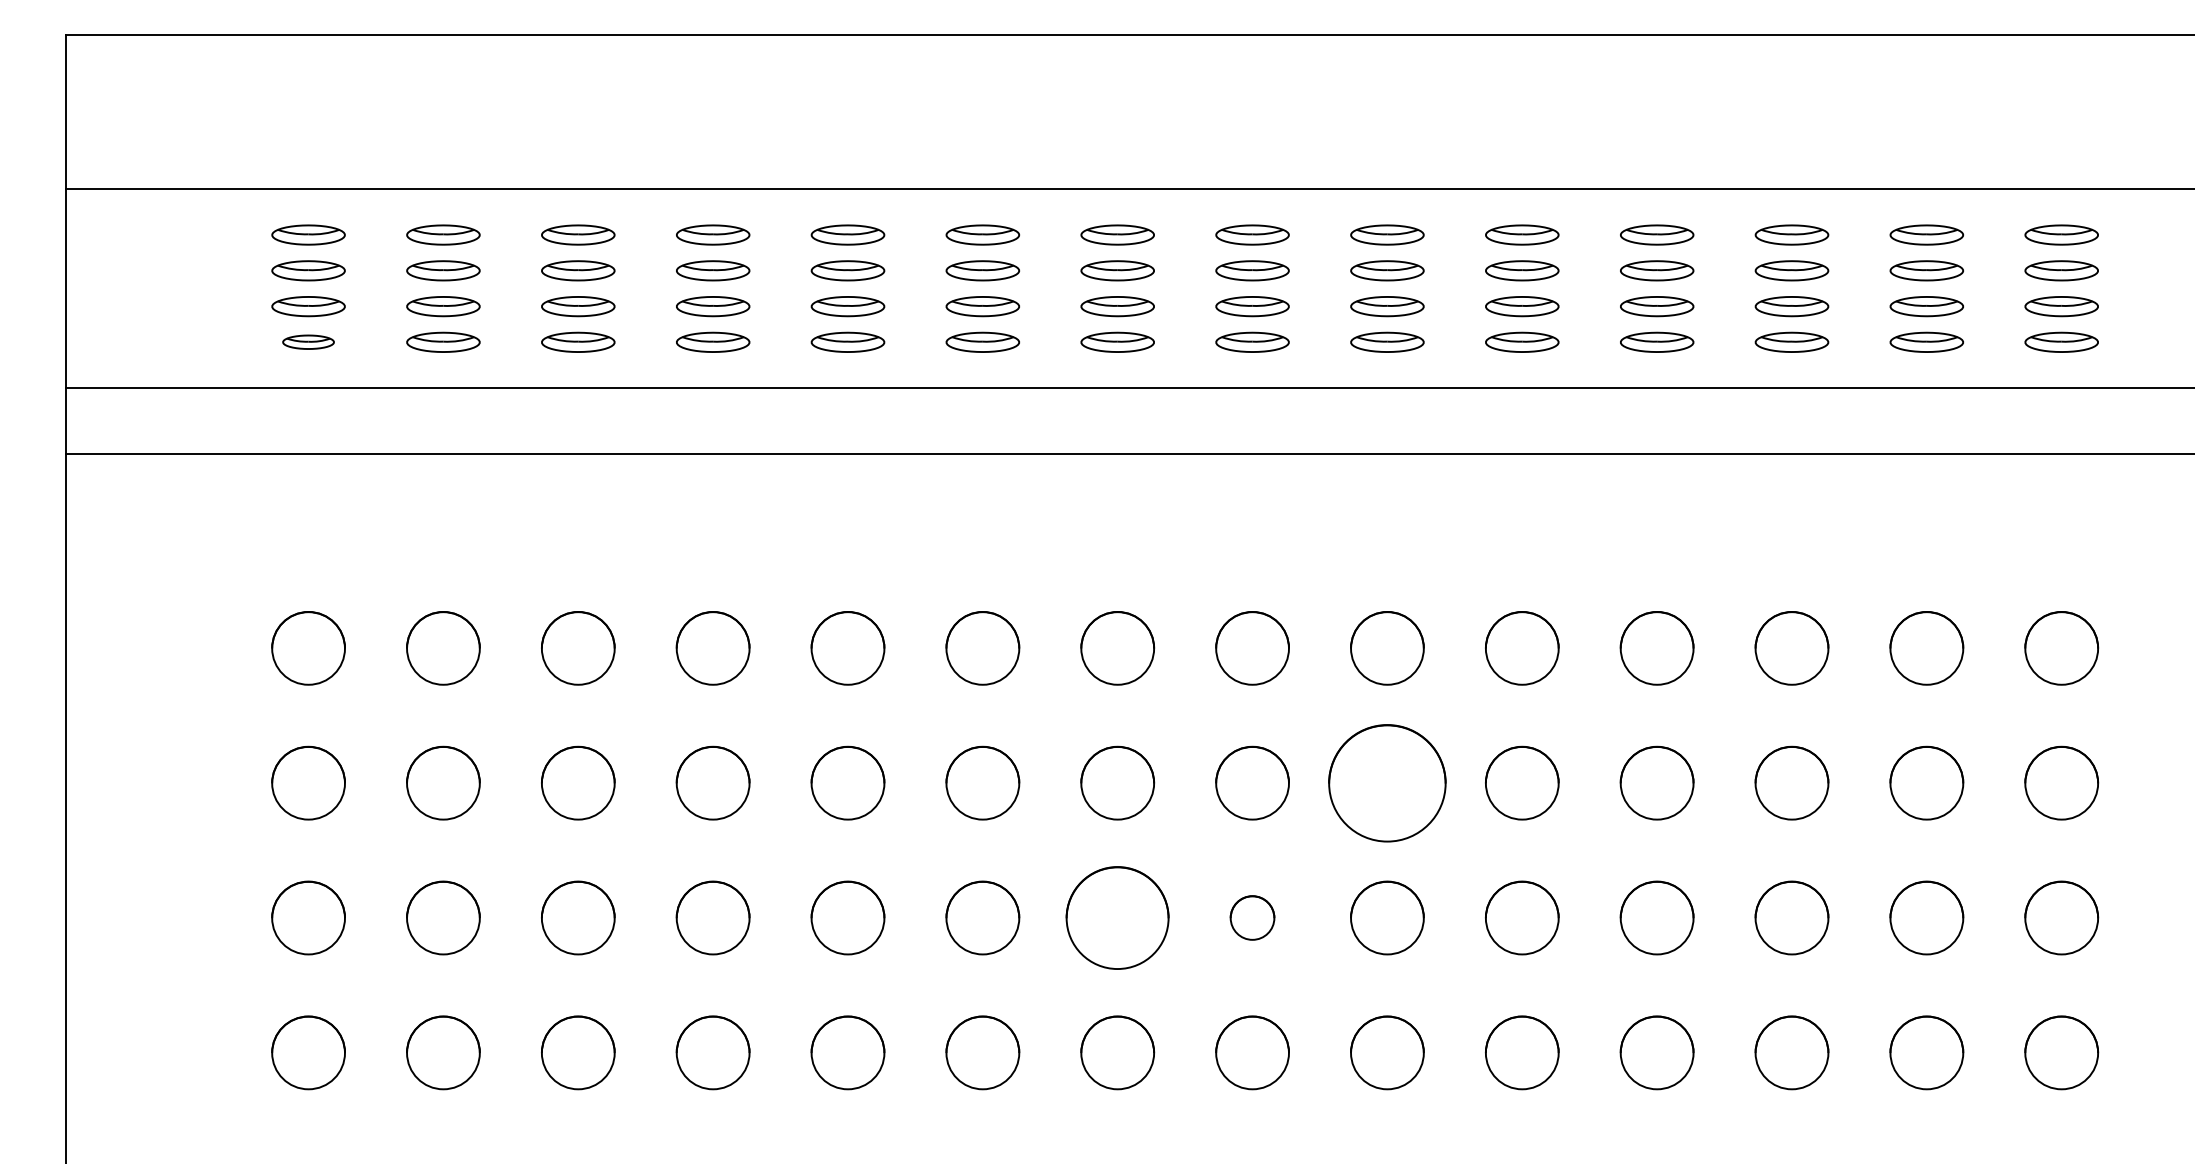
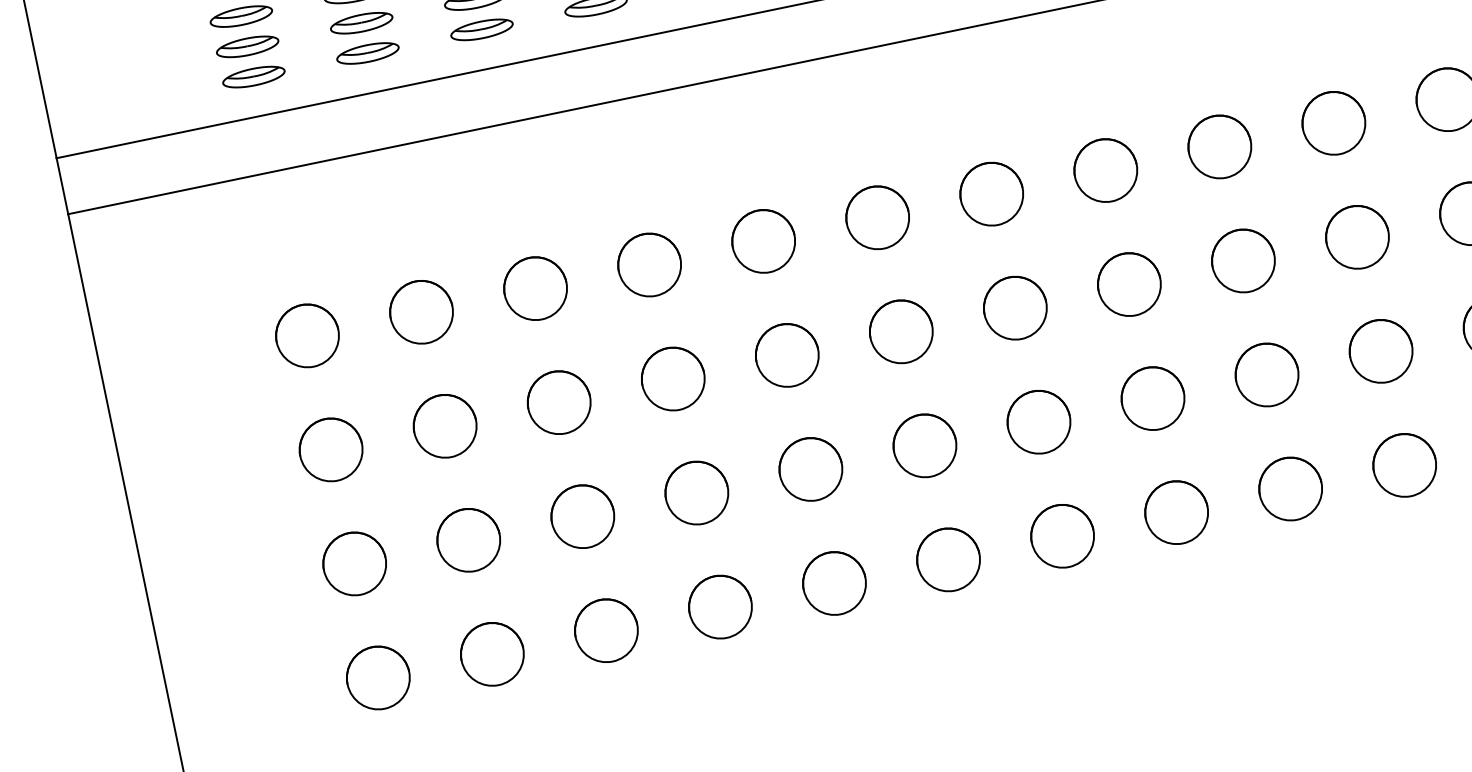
part: (308, 341) -> (253, 76), size x1.43
part: (1387, 782) -> (1243, 260), size x0.62
part: (1117, 917) -> (1038, 421), size x0.71
part: (1252, 917) -> (1152, 398), size x1.67

